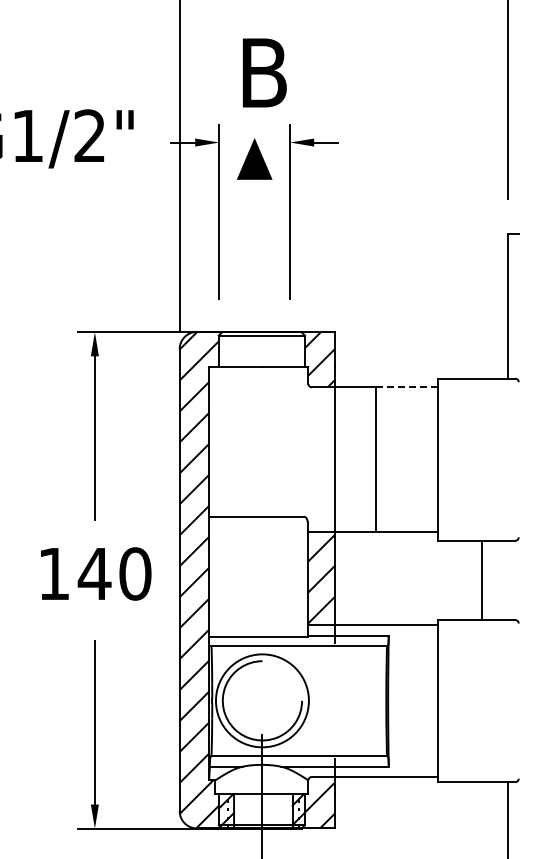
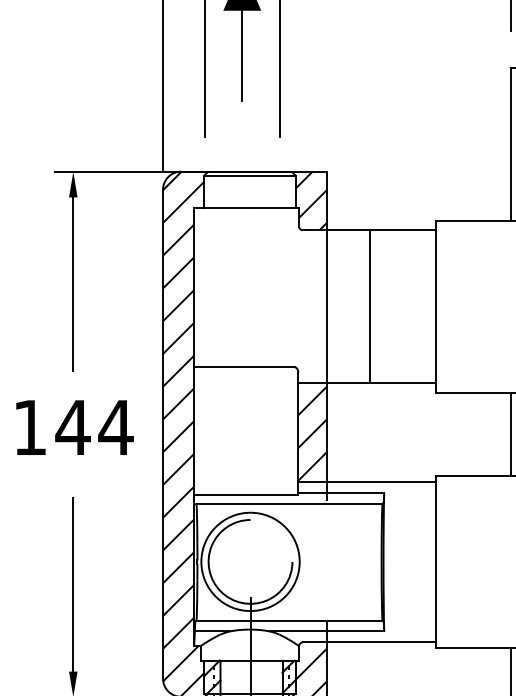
line: (254, 222) -> (242, 55), added
line: (406, 387) -> (402, 230), dashed -> solid
text: (135, 573) -> (116, 427), 140 -> 144
line: (482, 580) -> (510, 434), moved

